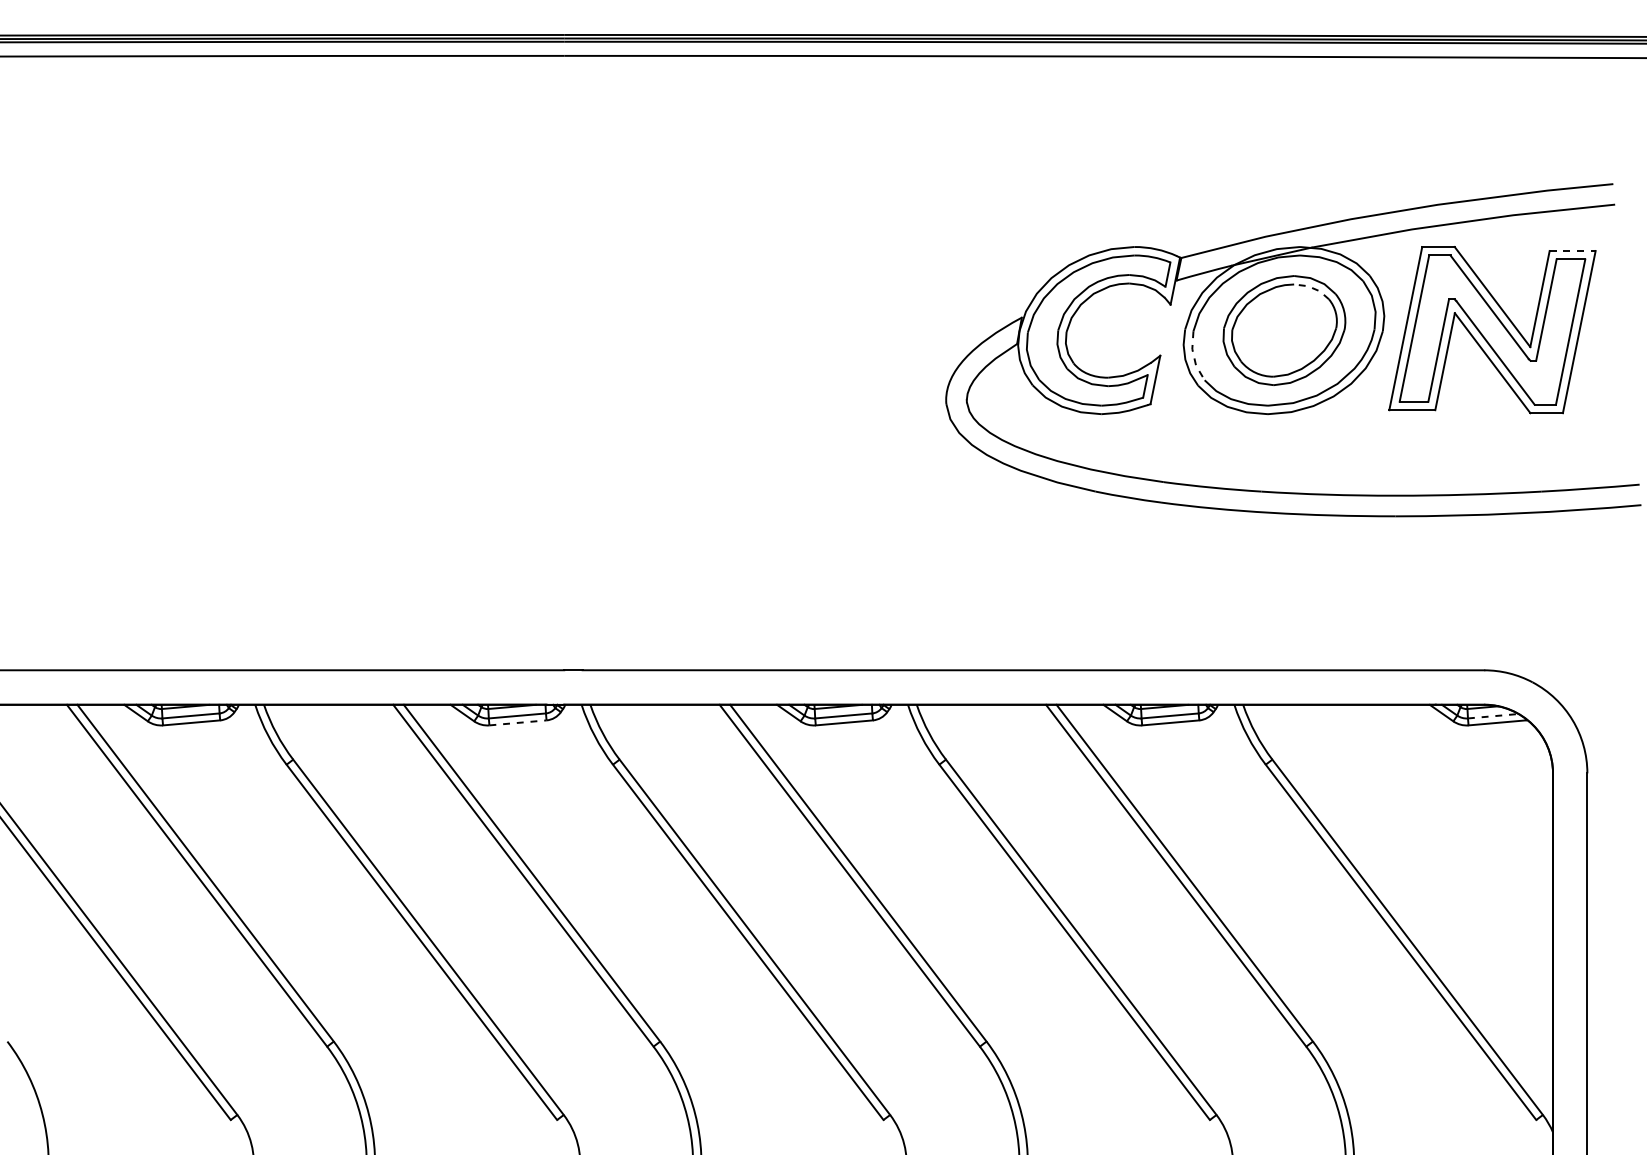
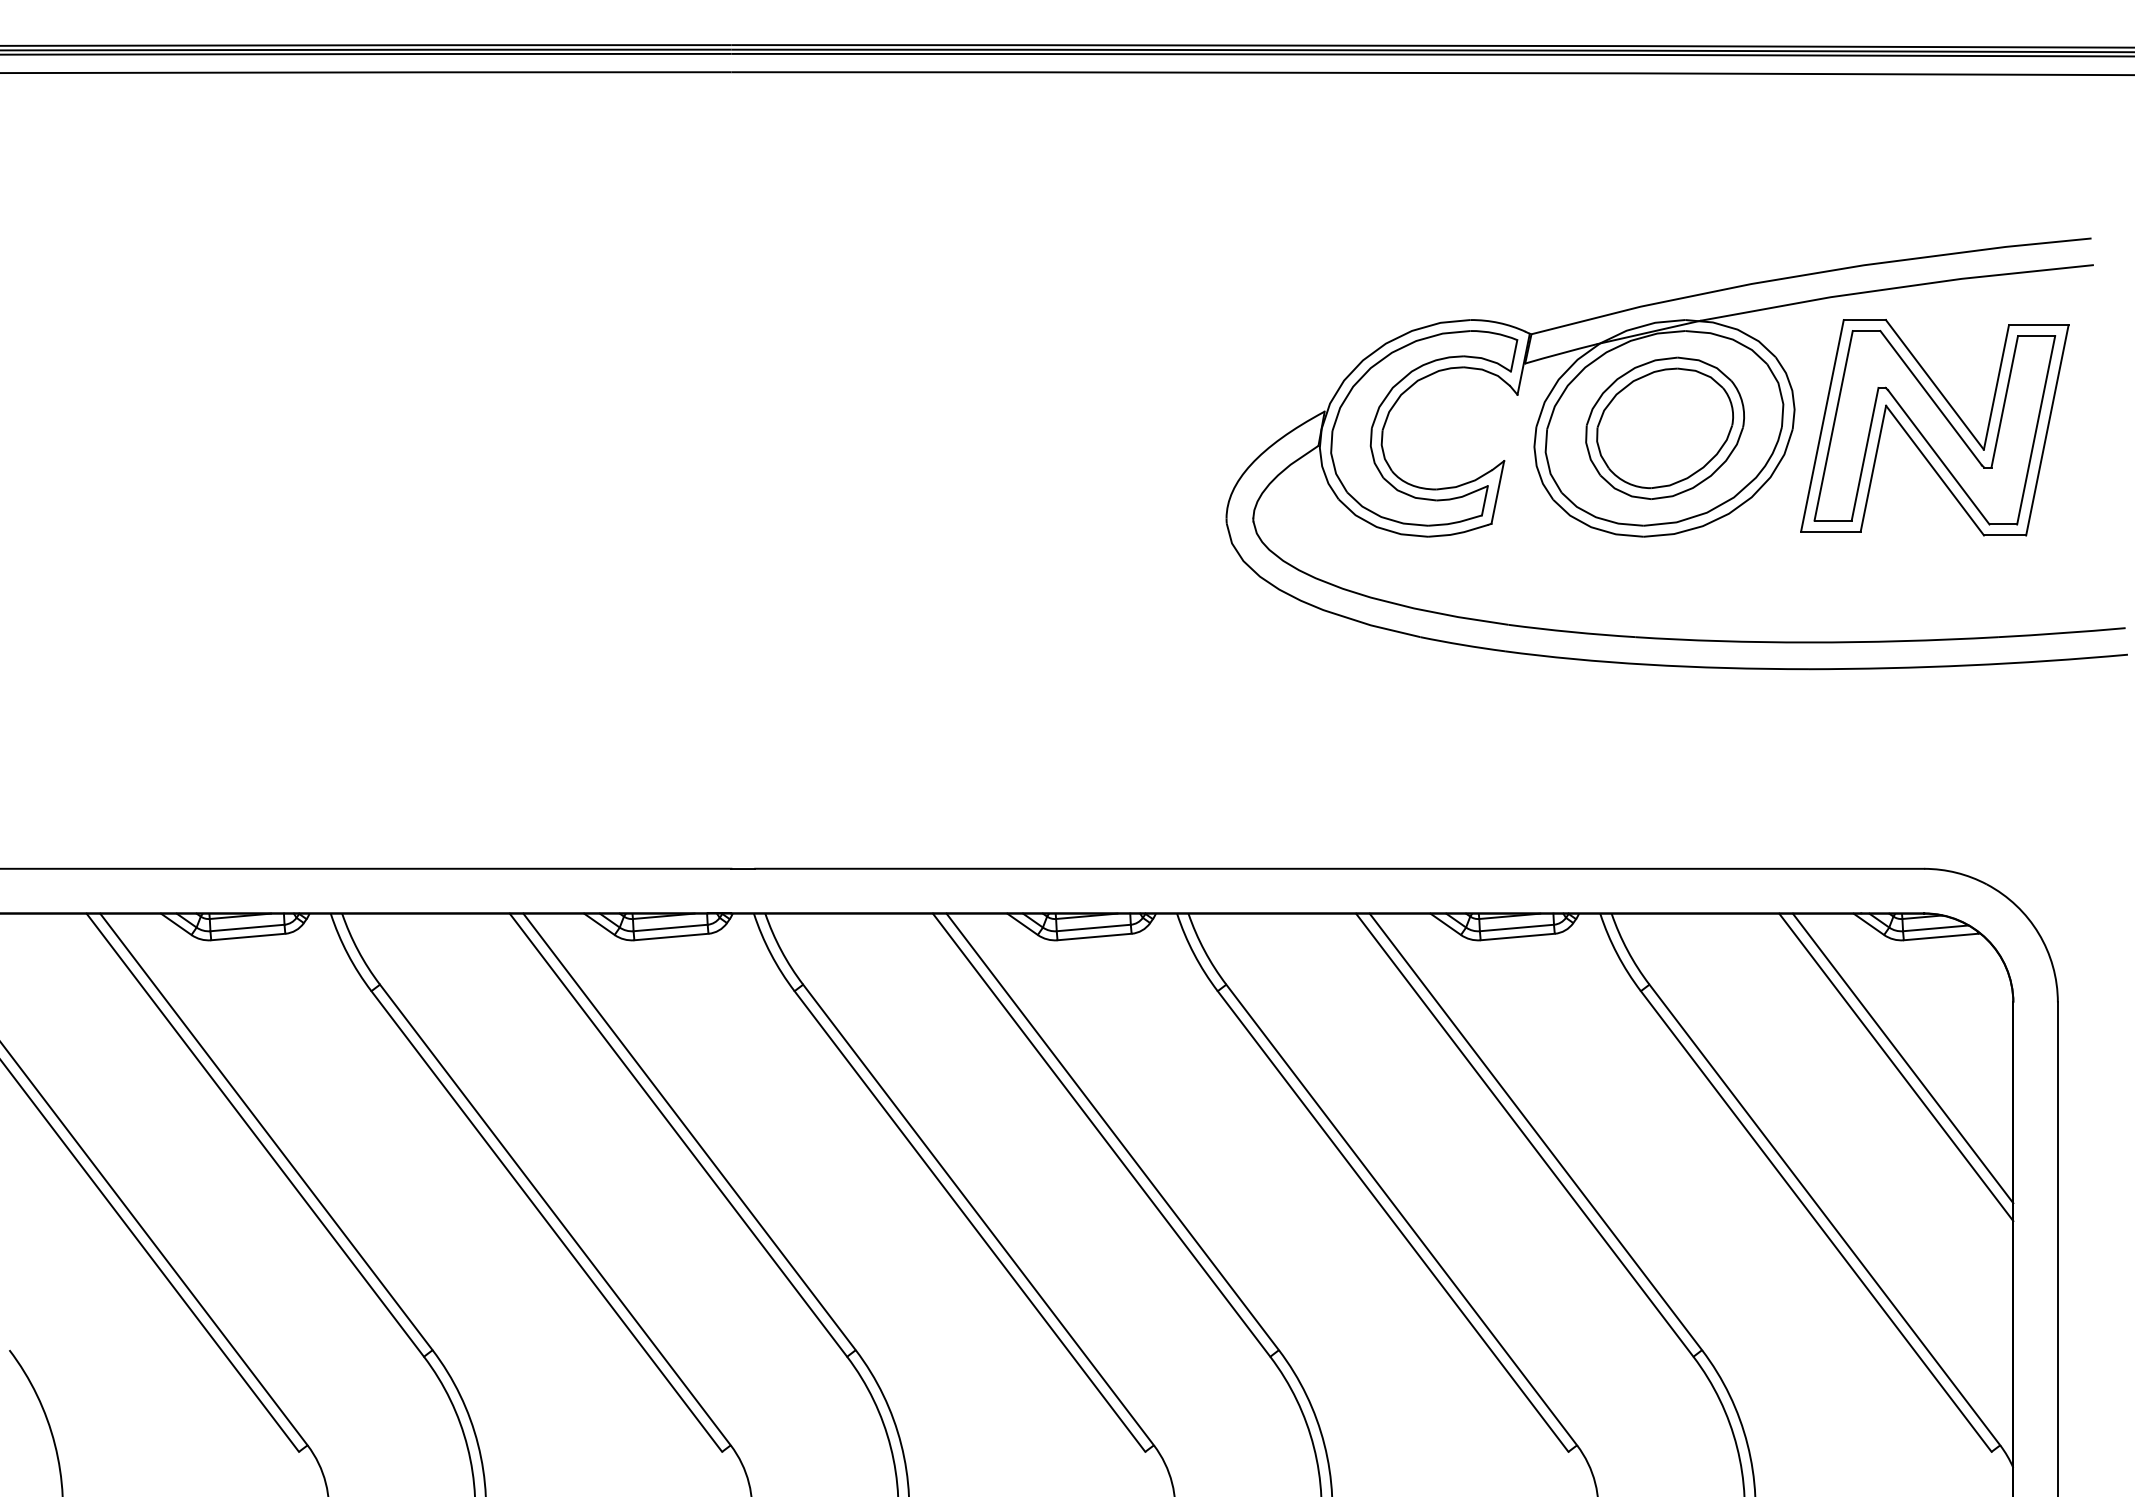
line: (1572, 251) -> (2038, 325), dashed -> solid
line: (1312, 288) -> (1701, 373), dashed -> solid
line: (1194, 356) -> (1548, 462), dashed -> solid
line: (1492, 716) -> (1935, 928), dashed -> solid
line: (518, 722) -> (671, 936), dashed -> solid
line: (1467, 816) -> (1902, 1058), added
line: (1462, 823) -> (1896, 1067), added

